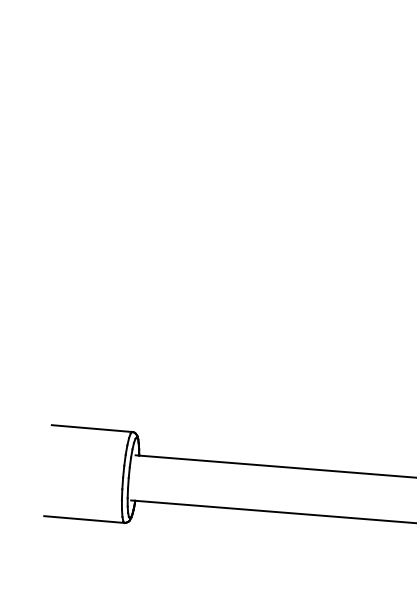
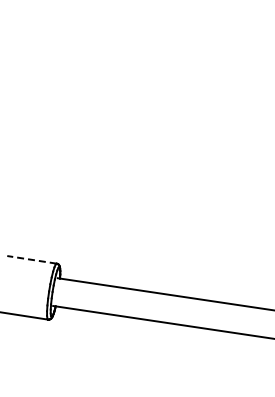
line: (91, 428) -> (31, 259), solid -> dashed

